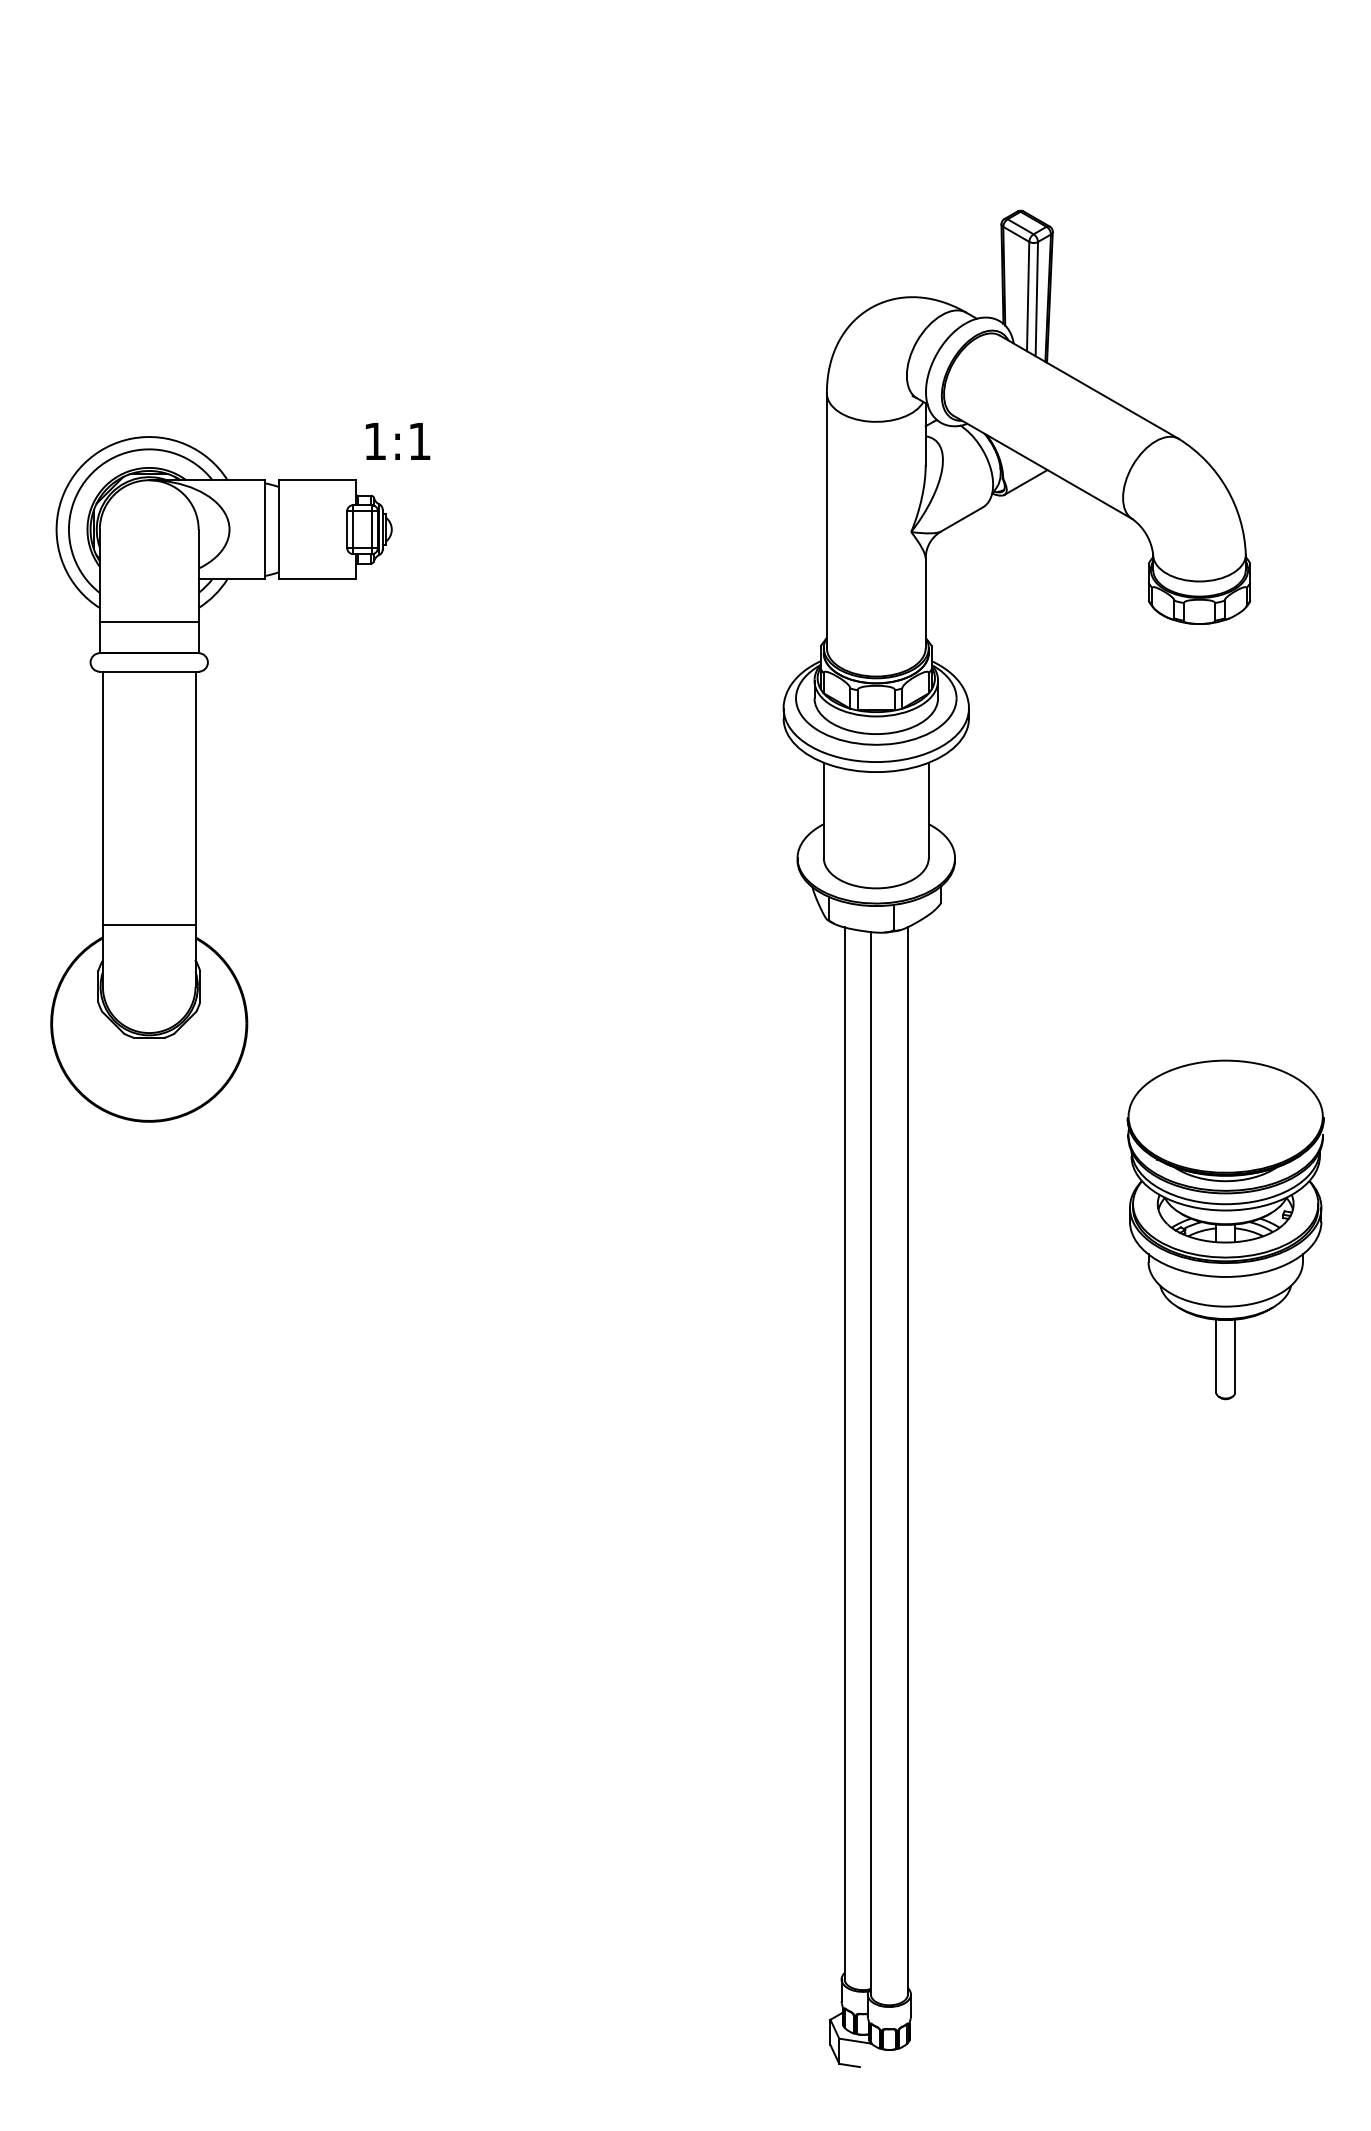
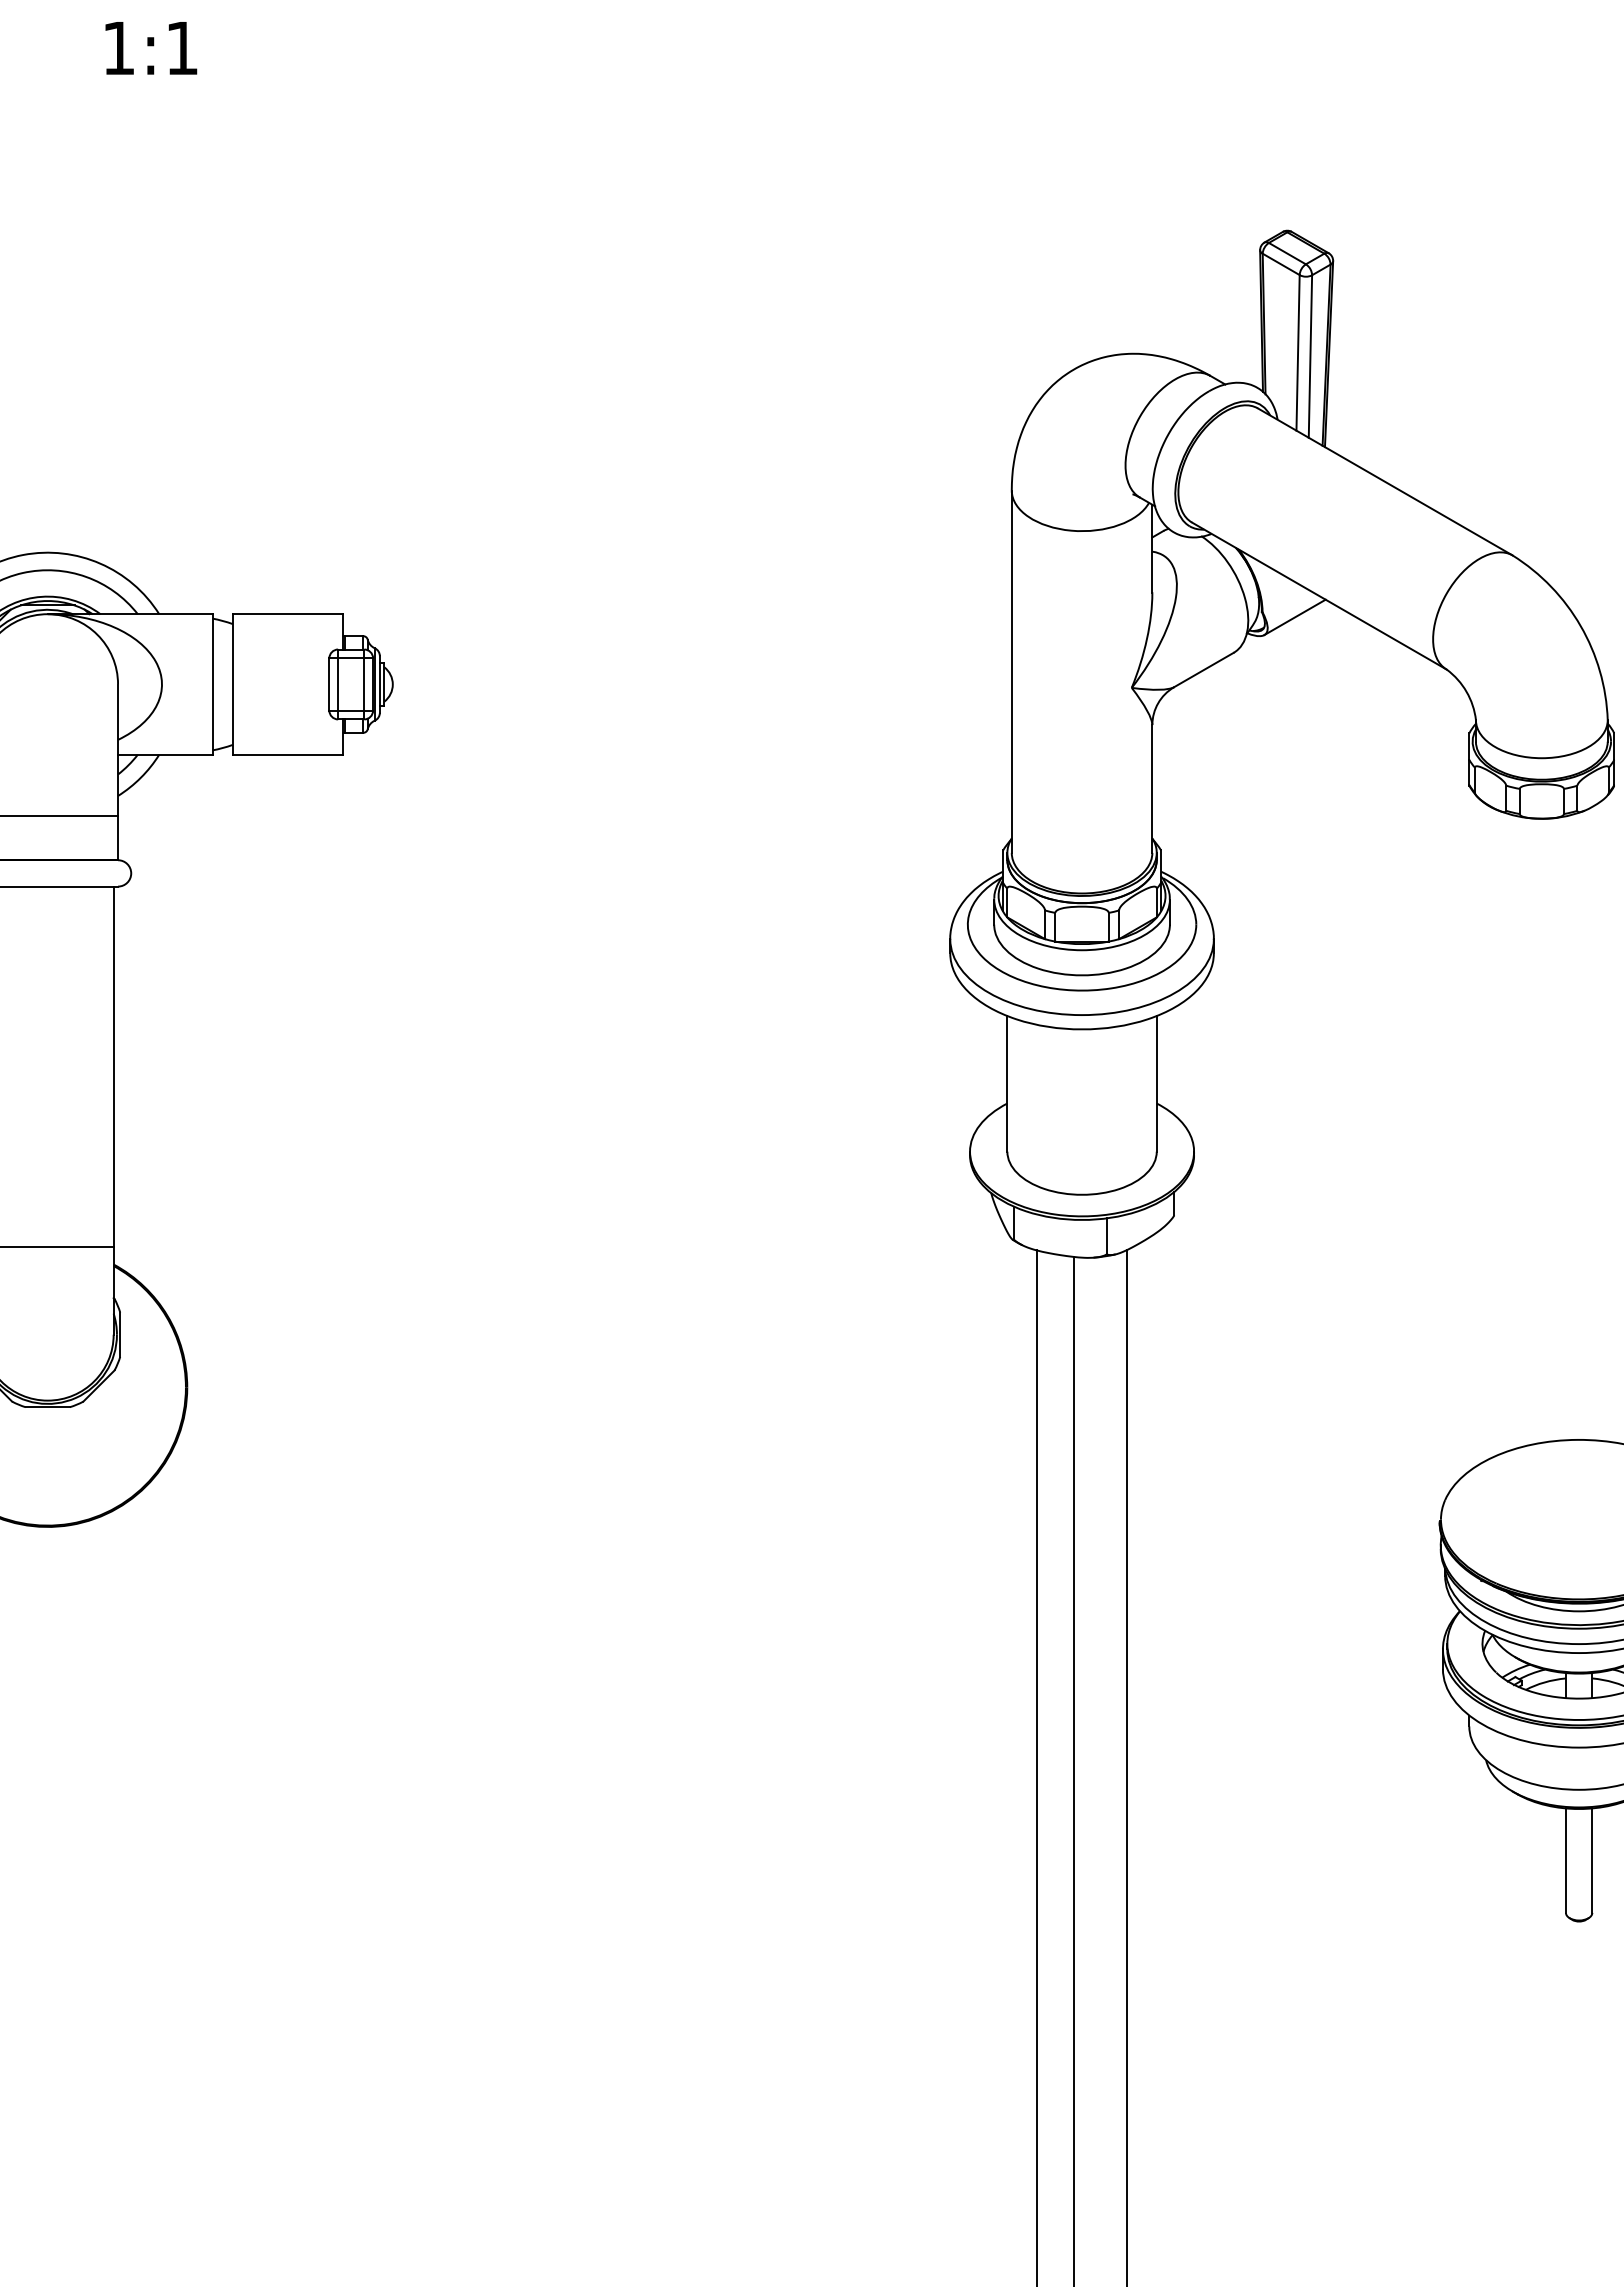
text: (397, 441) -> (150, 48), moved

